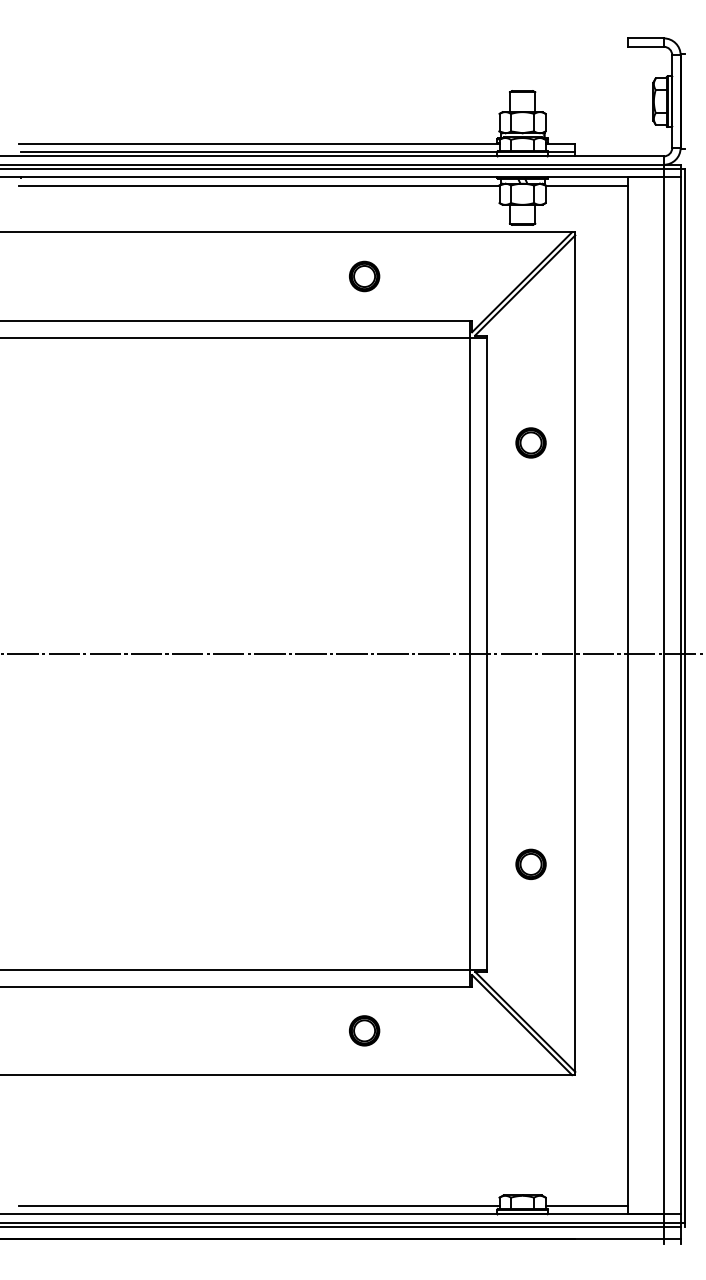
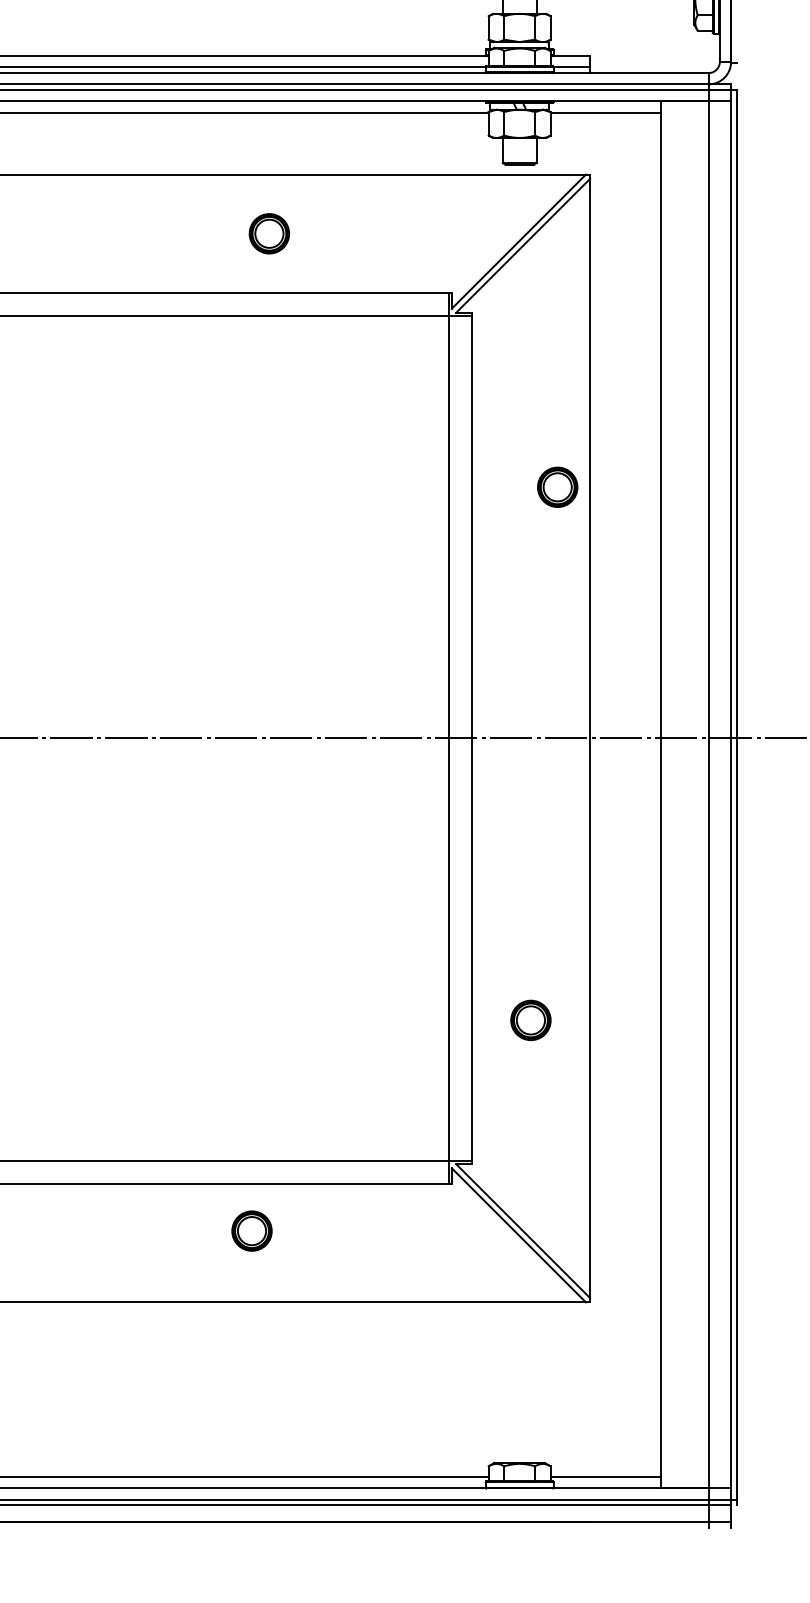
part: (364, 276) -> (269, 233), moved
part: (530, 442) -> (556, 486), moved
part: (364, 1030) -> (251, 1230), moved

